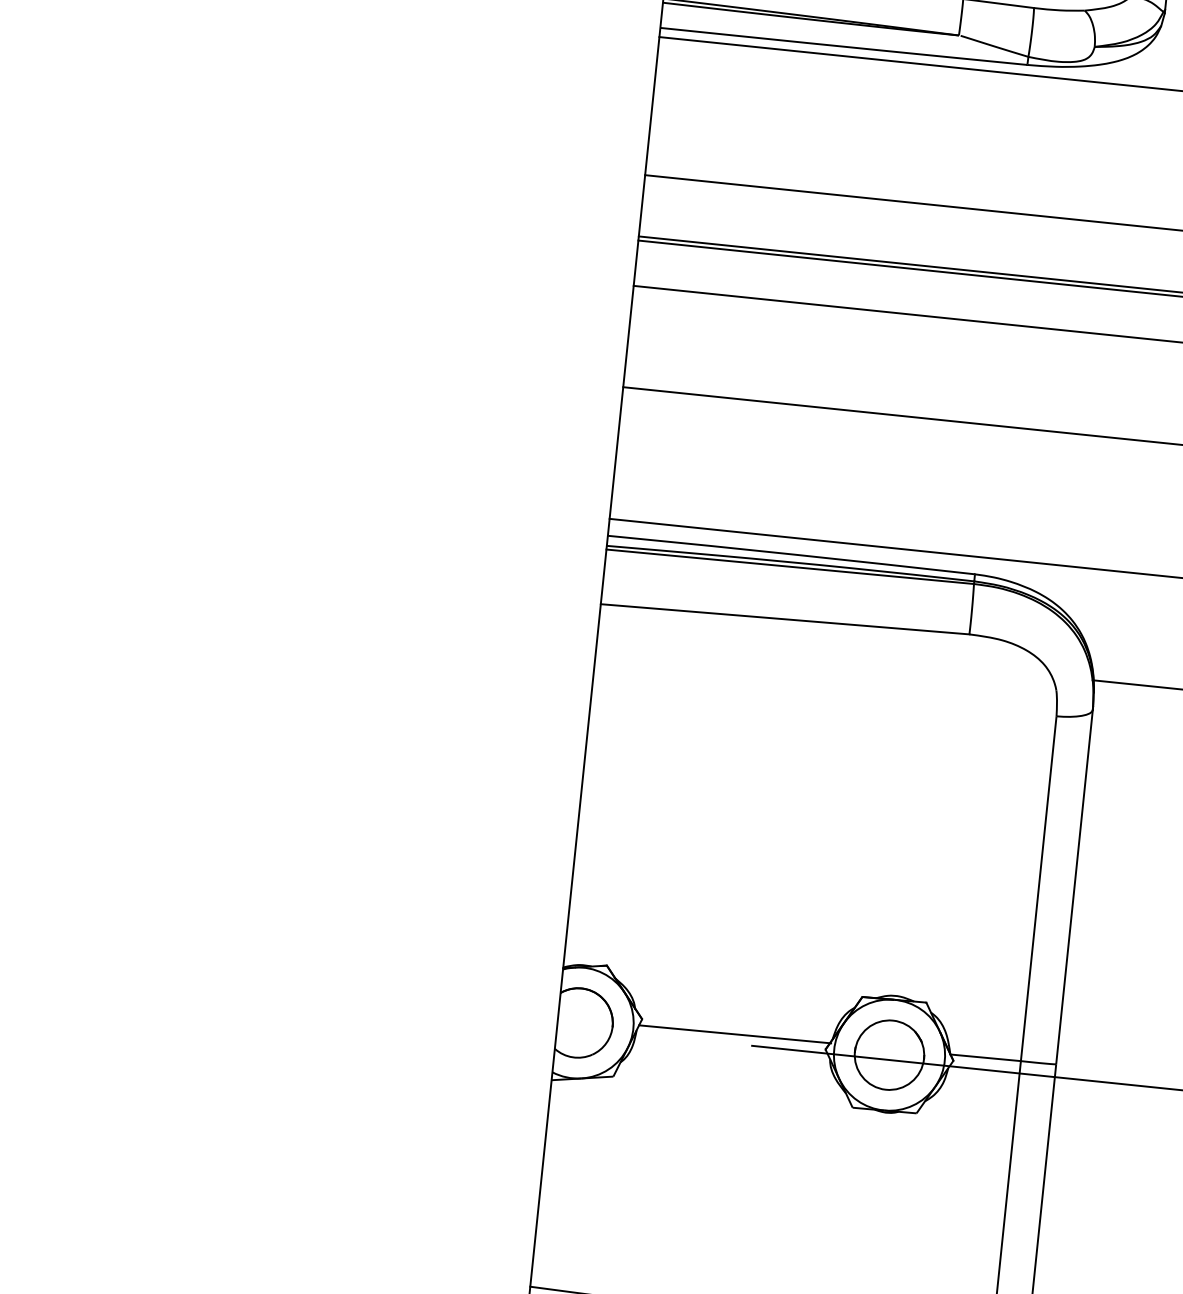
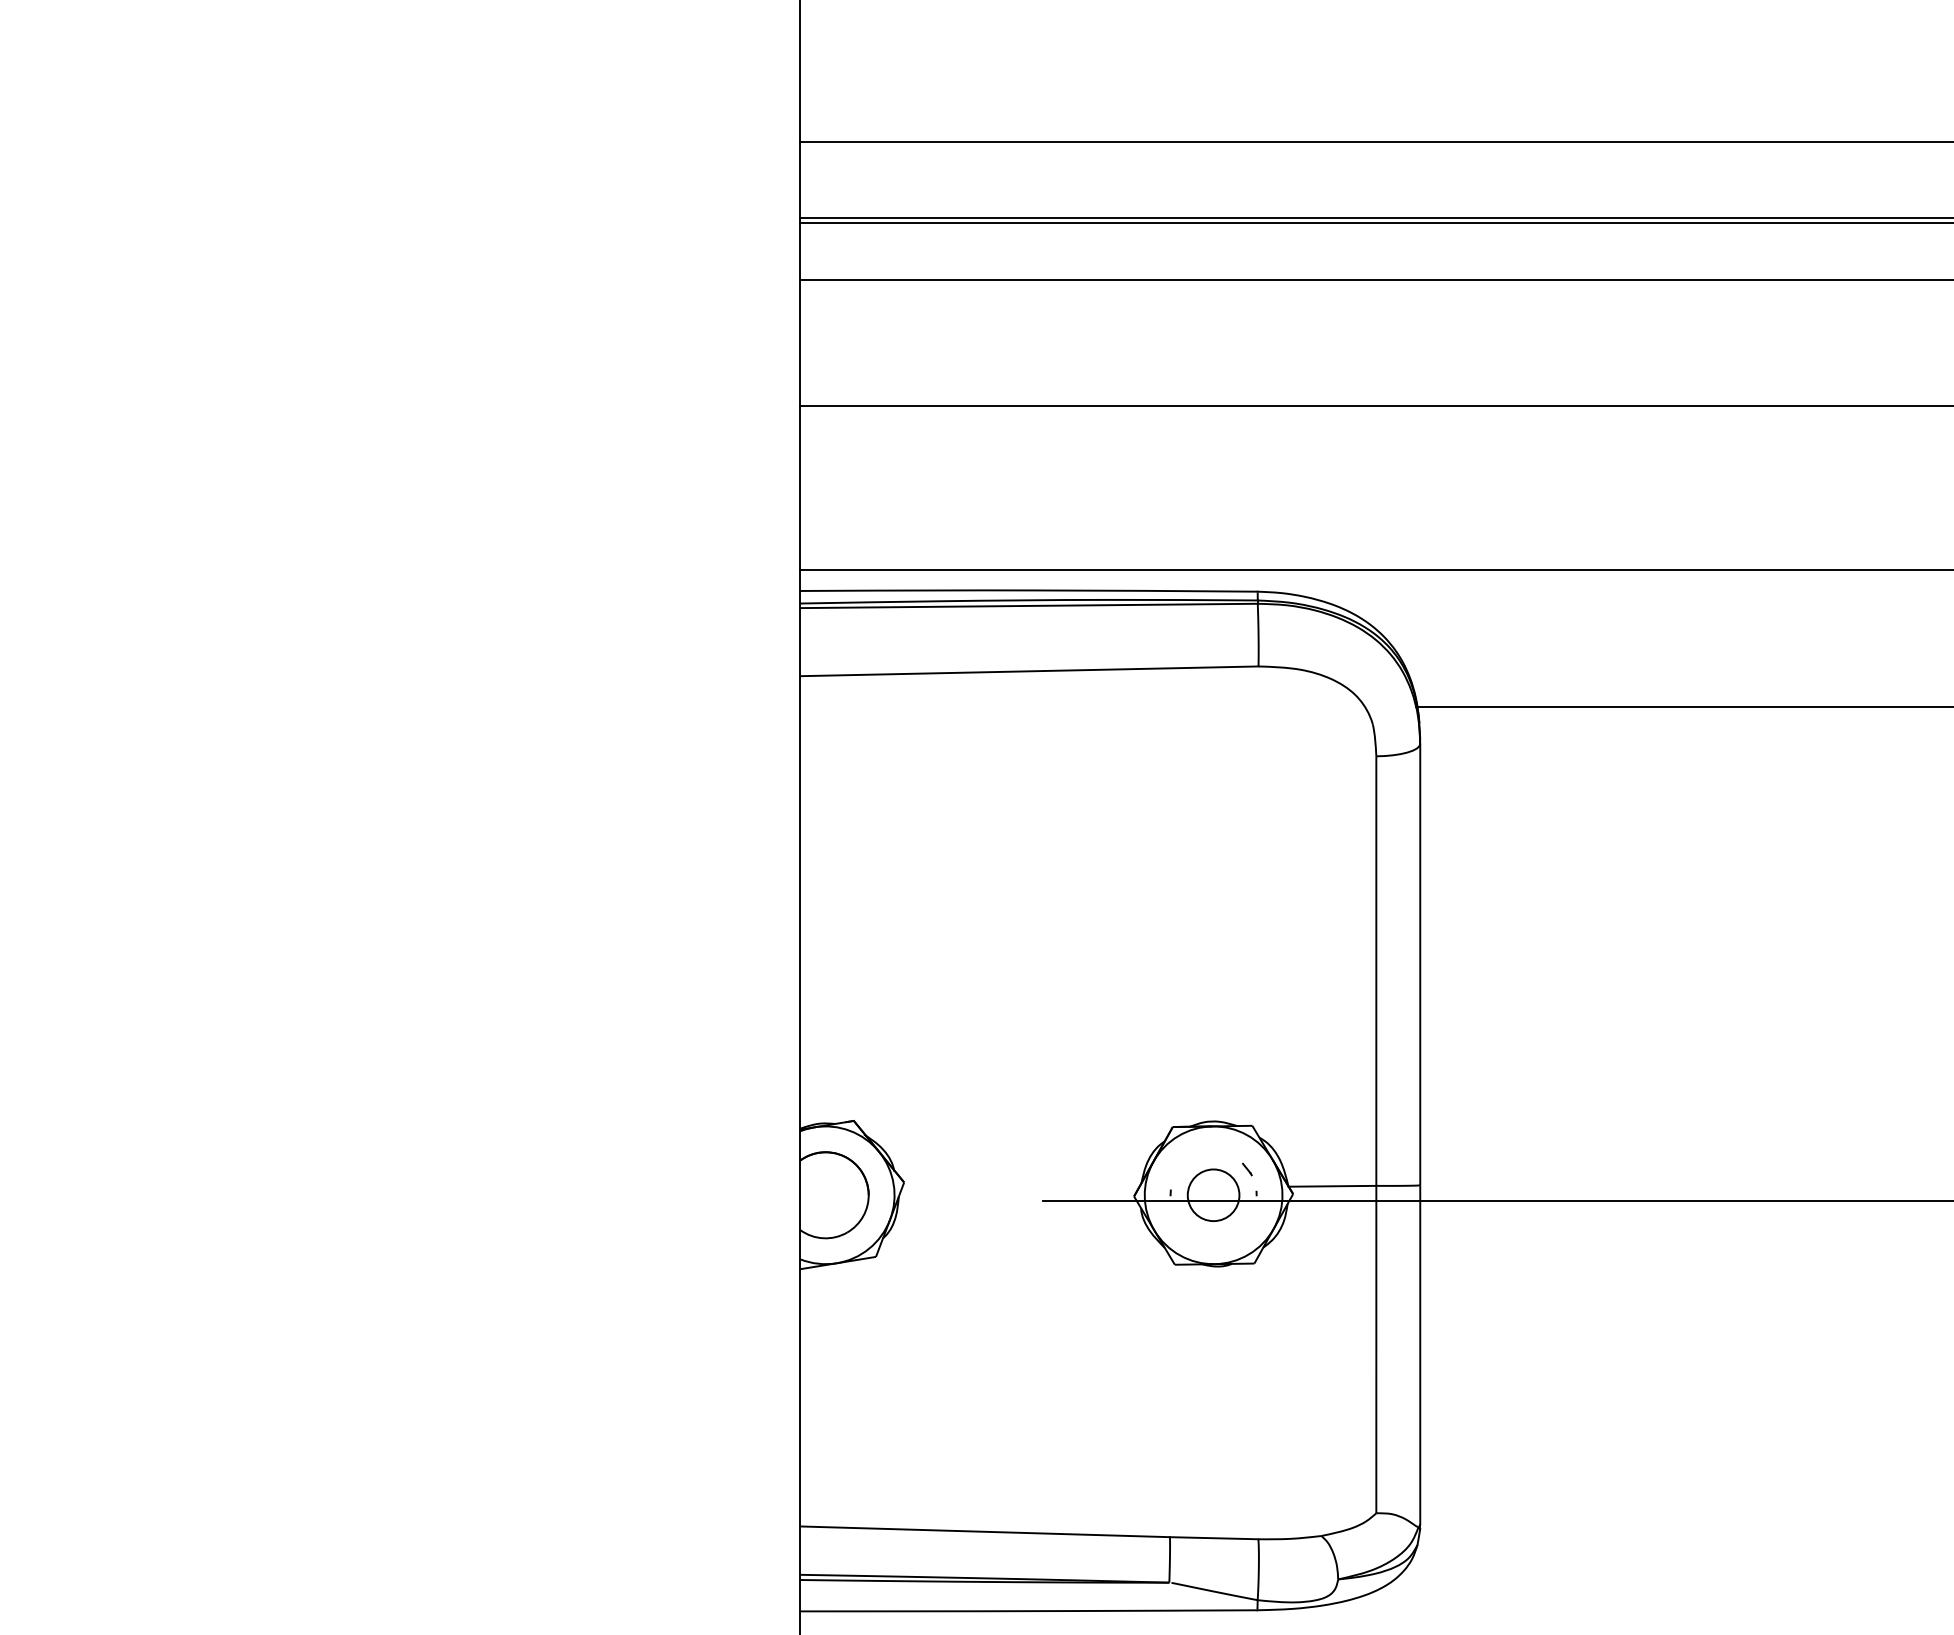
line: (734, 1034) -> (1020, 1189), removed
circle: (889, 1055) -> (1213, 1195), size x0.6

